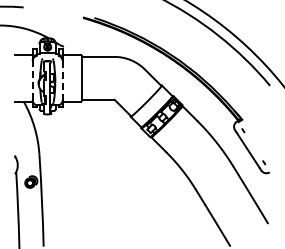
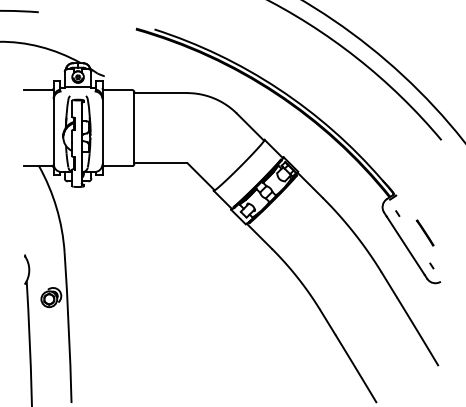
line: (32, 80) -> (53, 131), dashed -> solid
line: (62, 80) -> (102, 131), dashed -> solid
line: (260, 142) -> (425, 232), added

